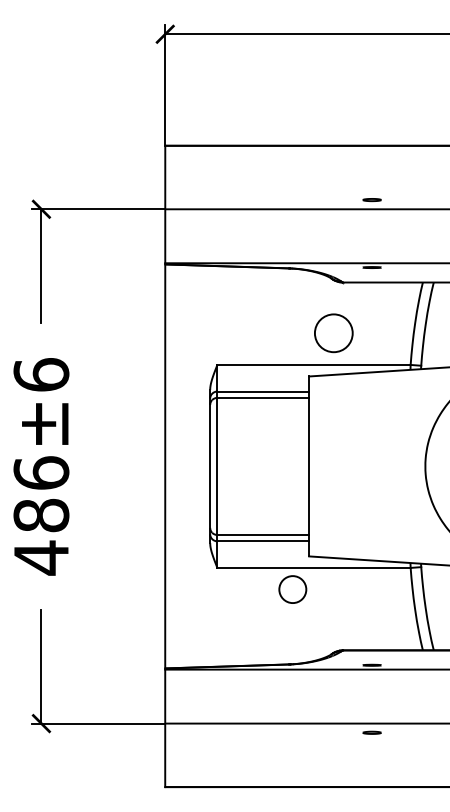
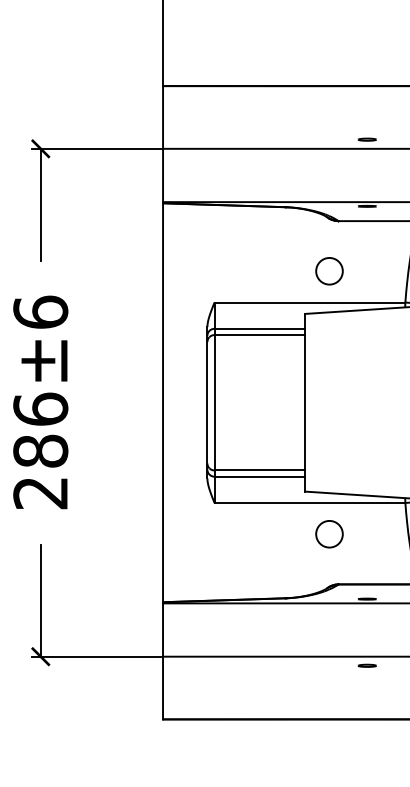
circle: (333, 332) -> (329, 270), size x0.71
text: (40, 557) -> (39, 492), 486±6 -> 286±6
circle: (292, 589) -> (329, 534), moved

